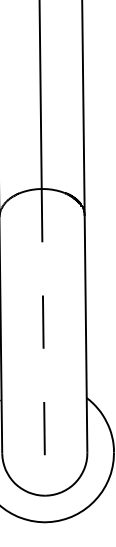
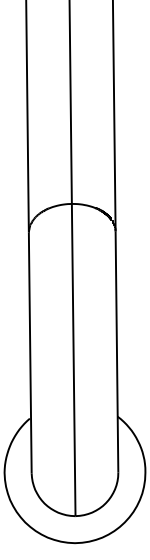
line: (43, 342) -> (73, 360), dashed -> solid

